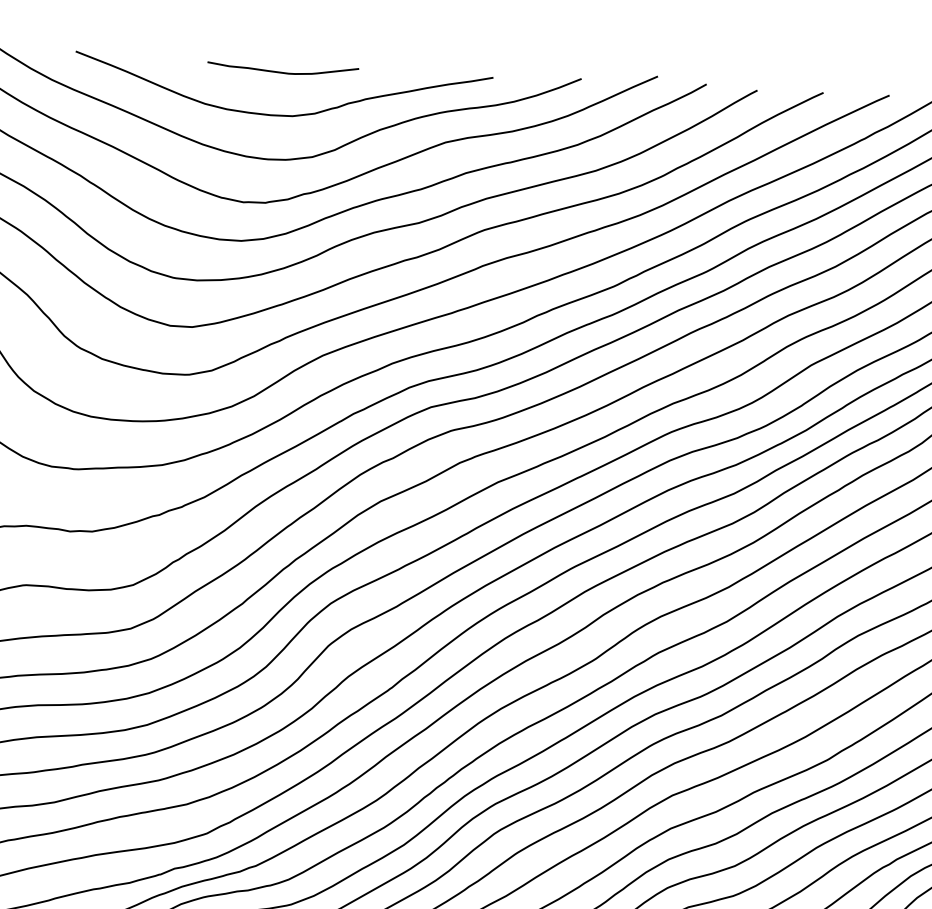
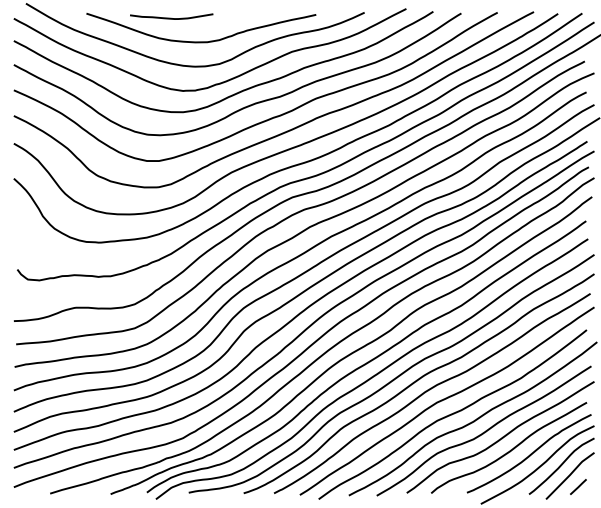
curve: (282, 70) -> (171, 17), moved

